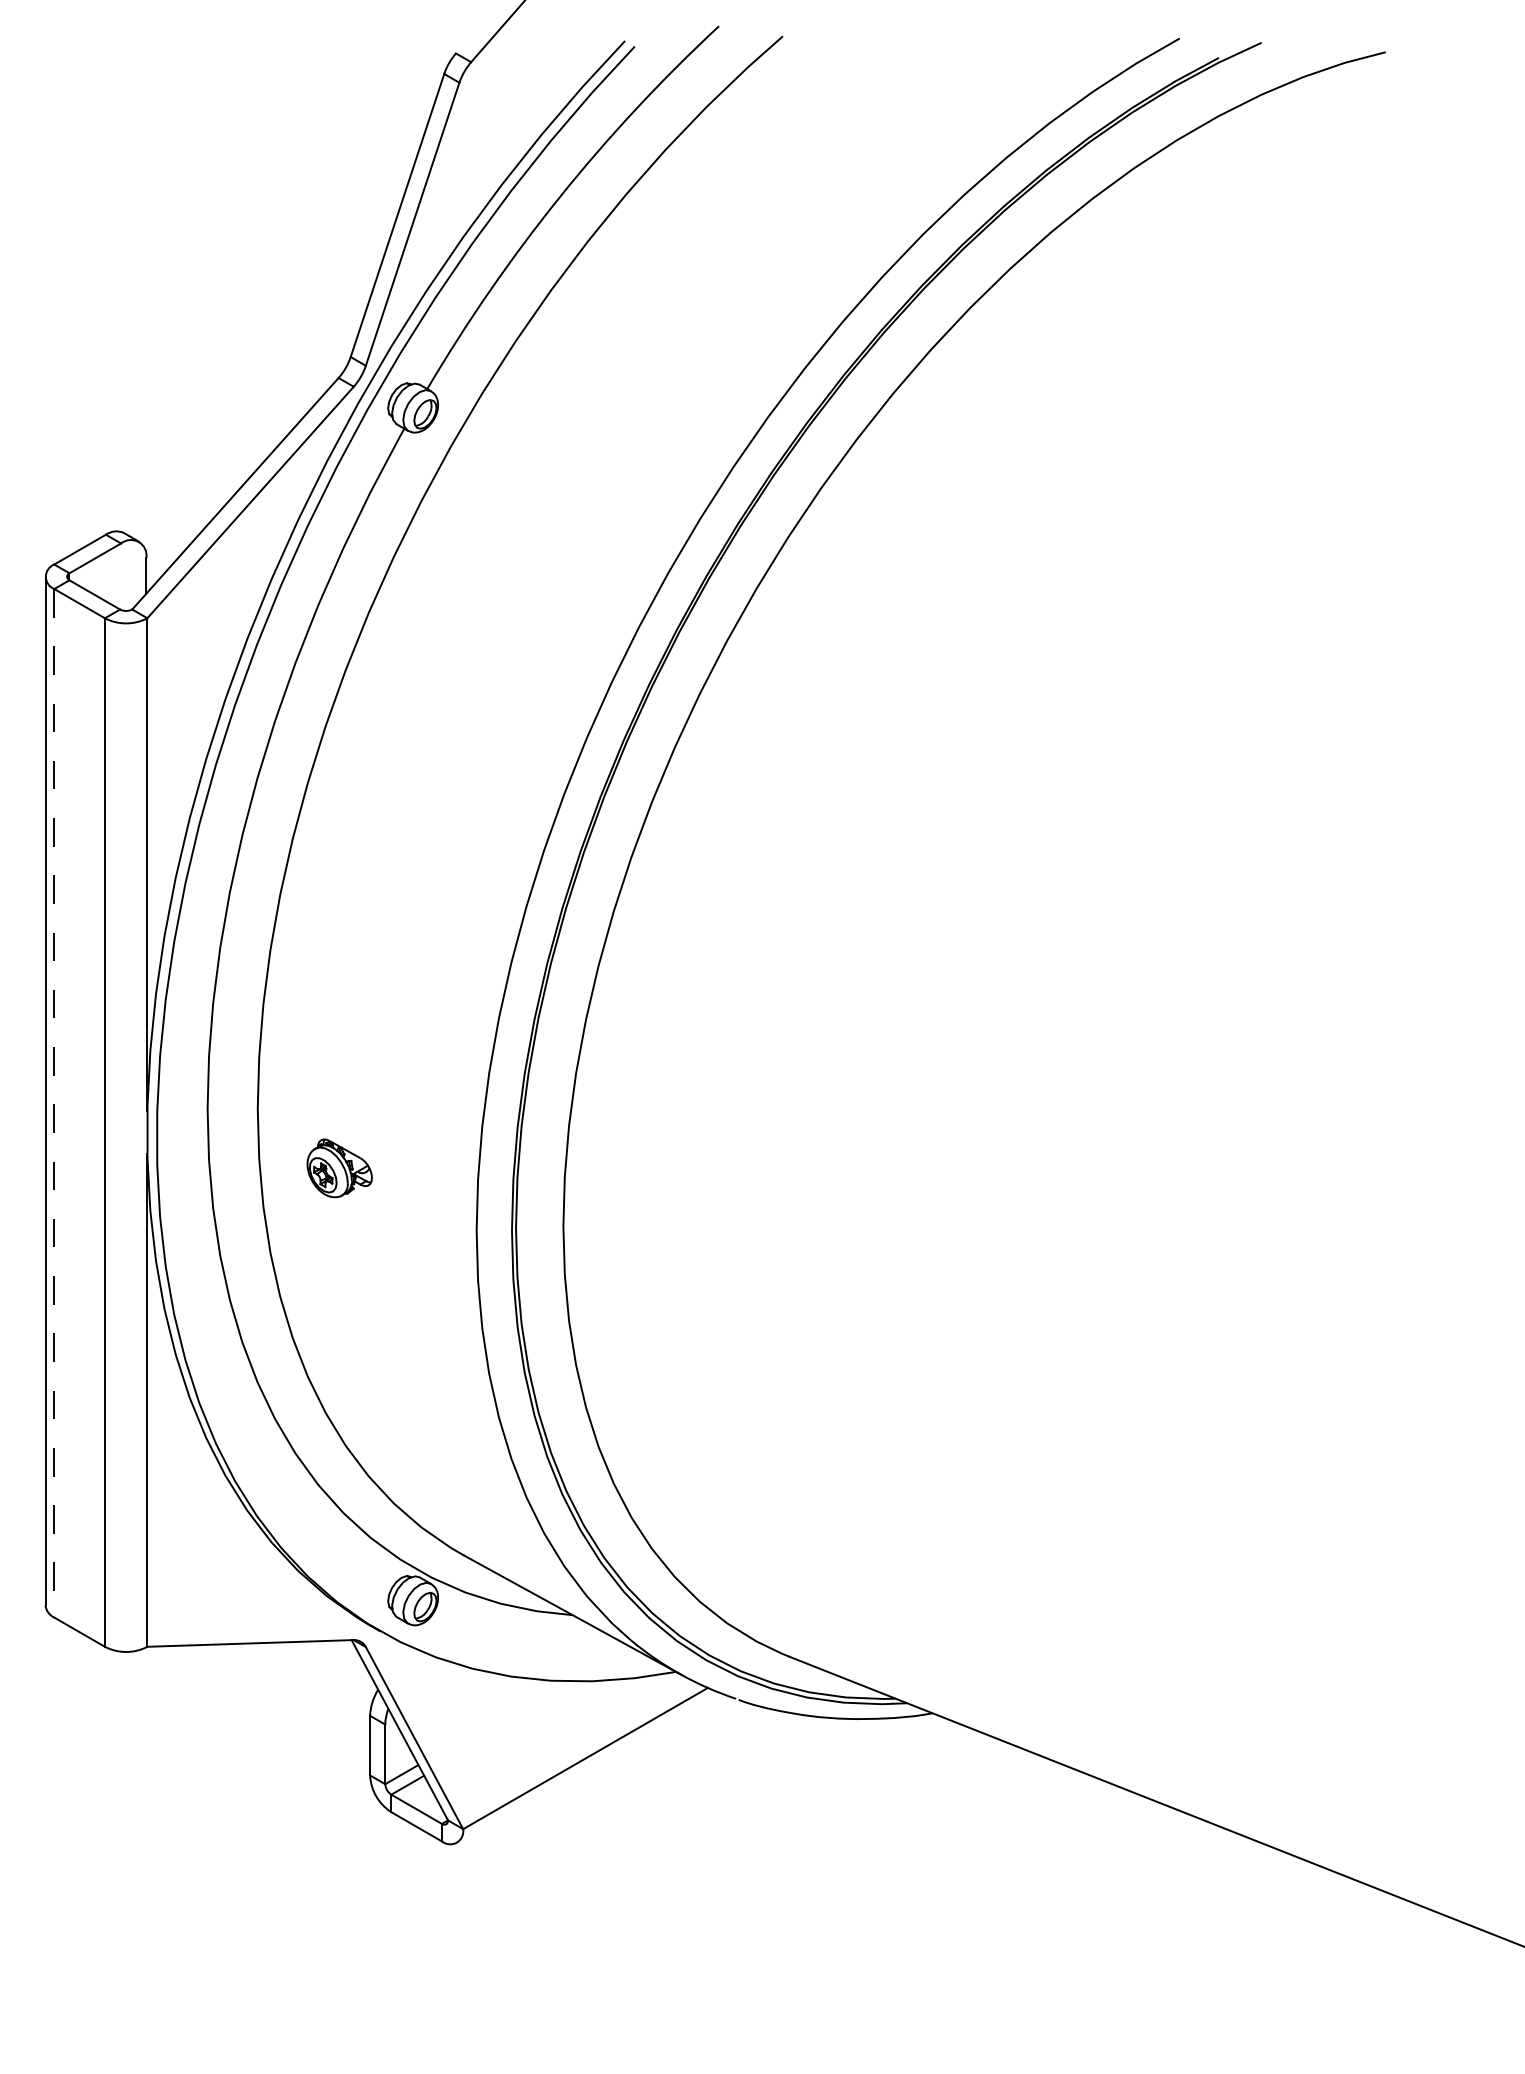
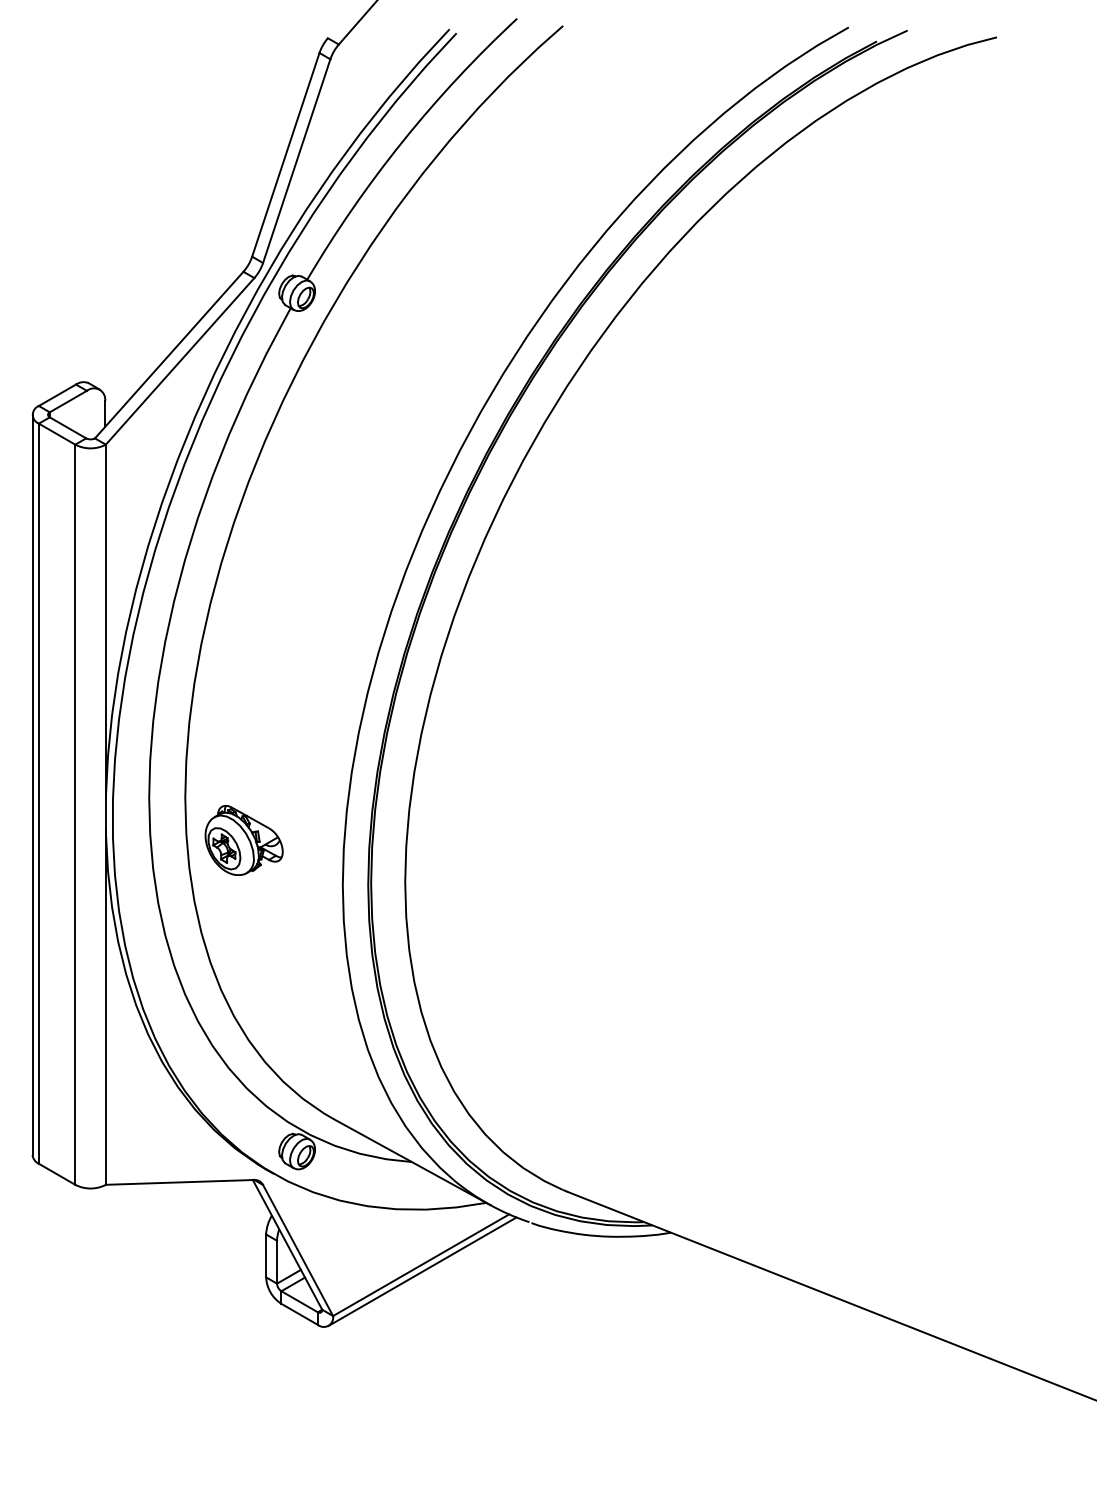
line: (54, 1103) -> (39, 793), dashed -> solid
part: (339, 1168) -> (244, 840), size x1.67
line: (587, 1767) -> (422, 1271), added

